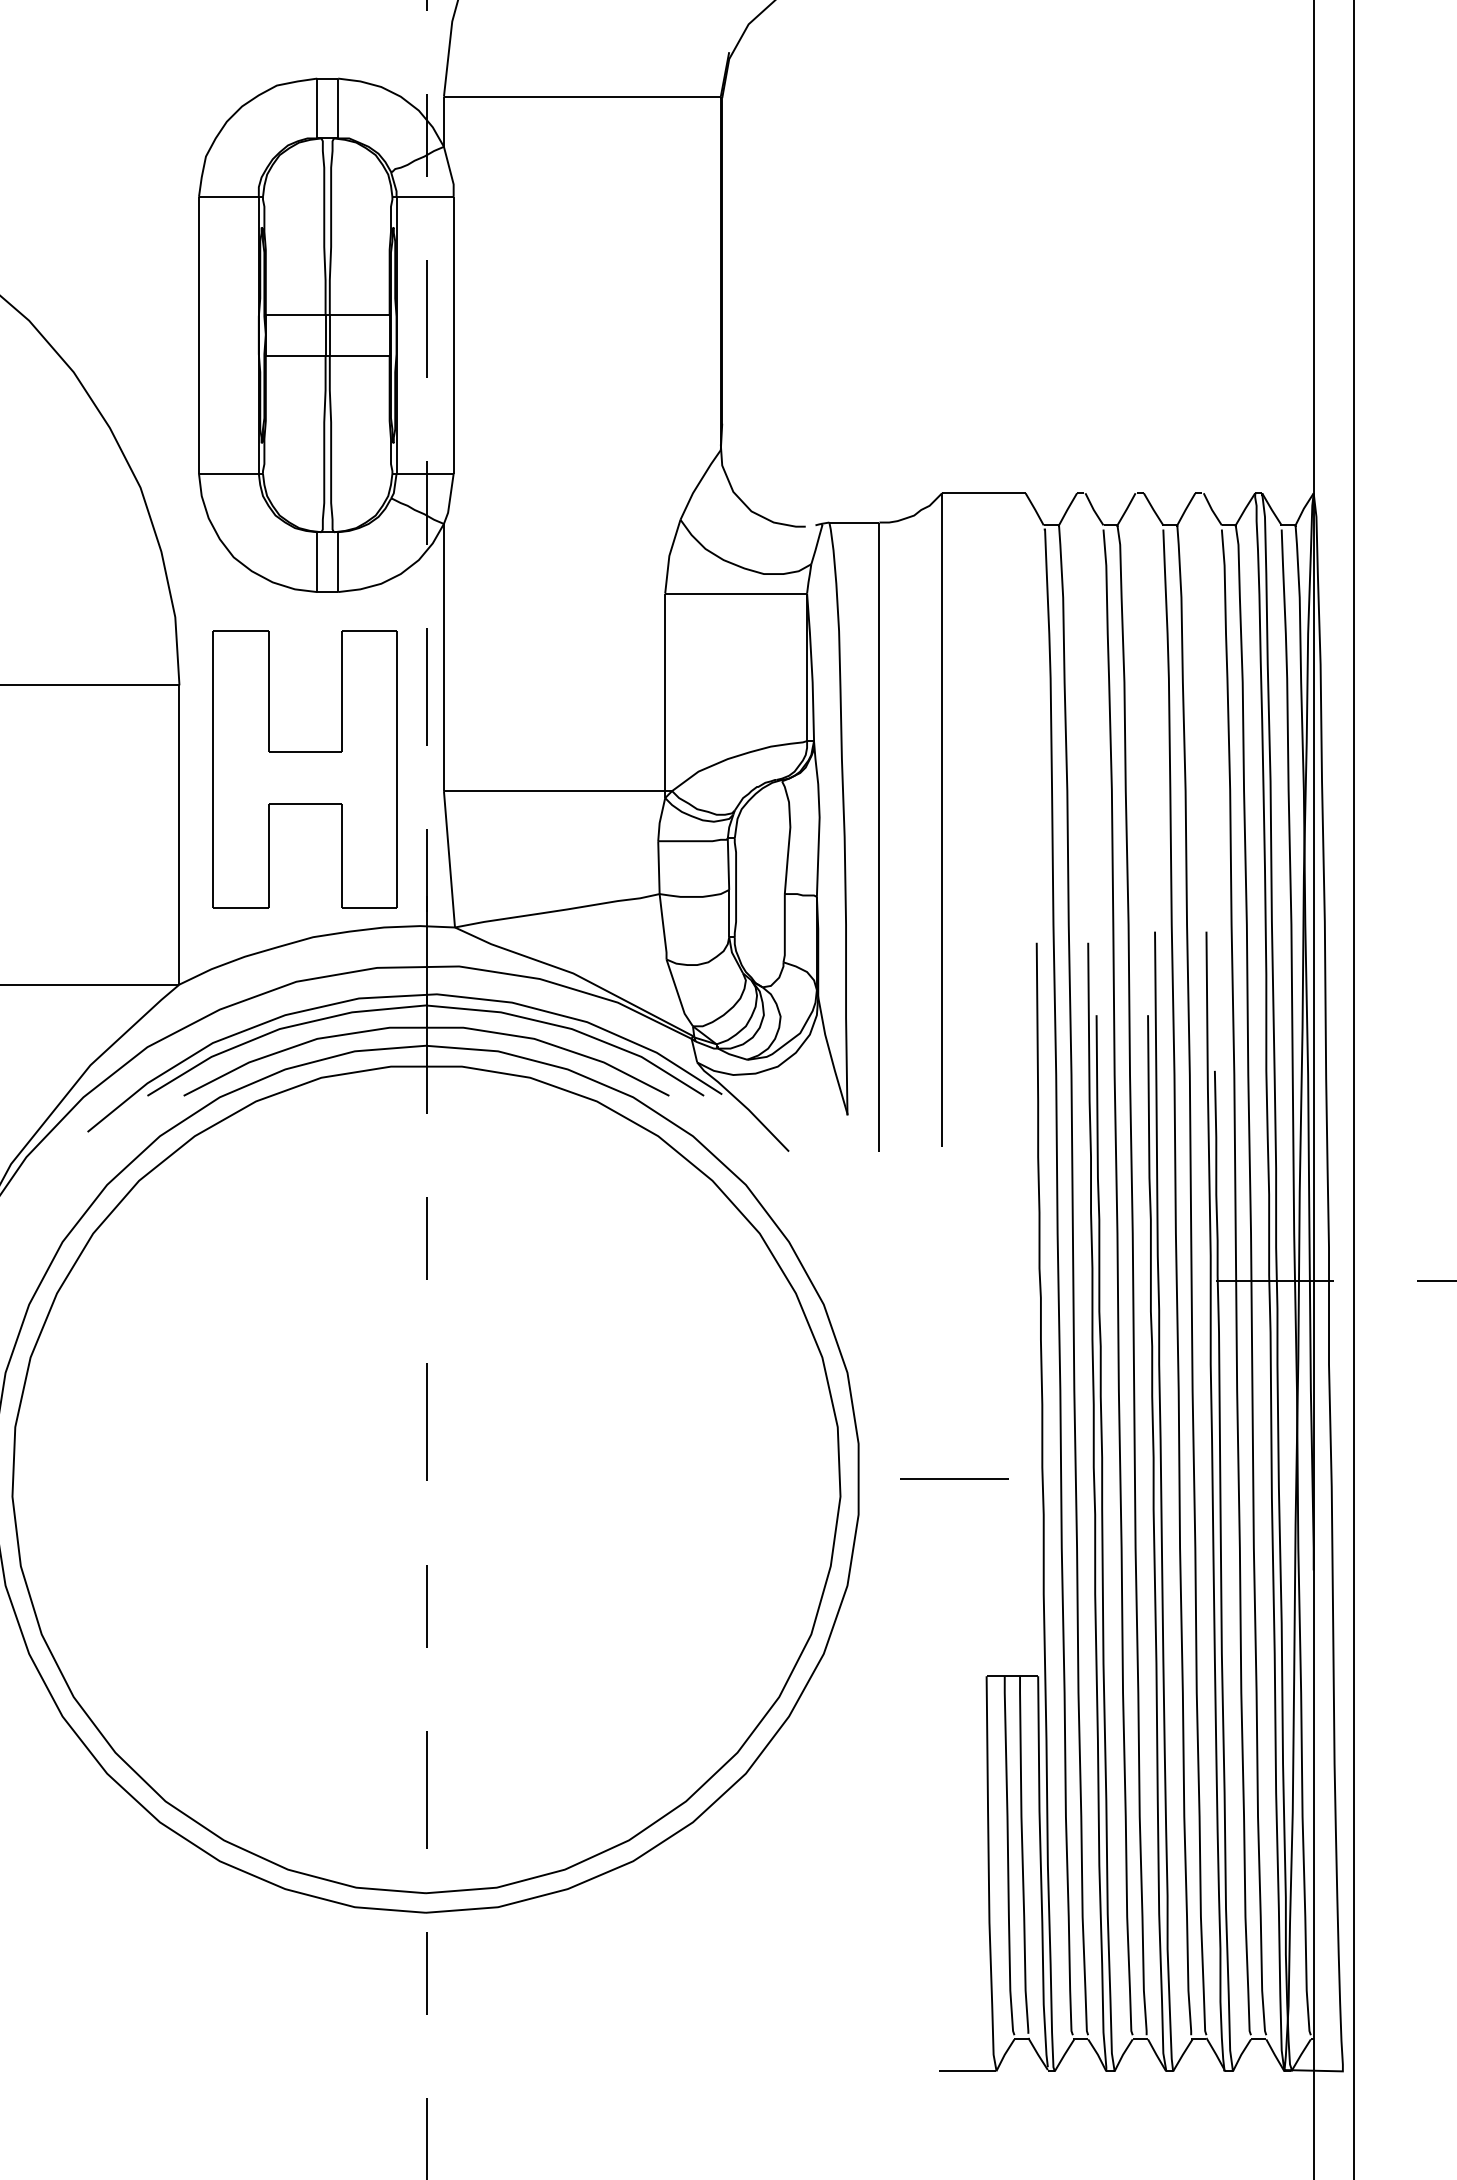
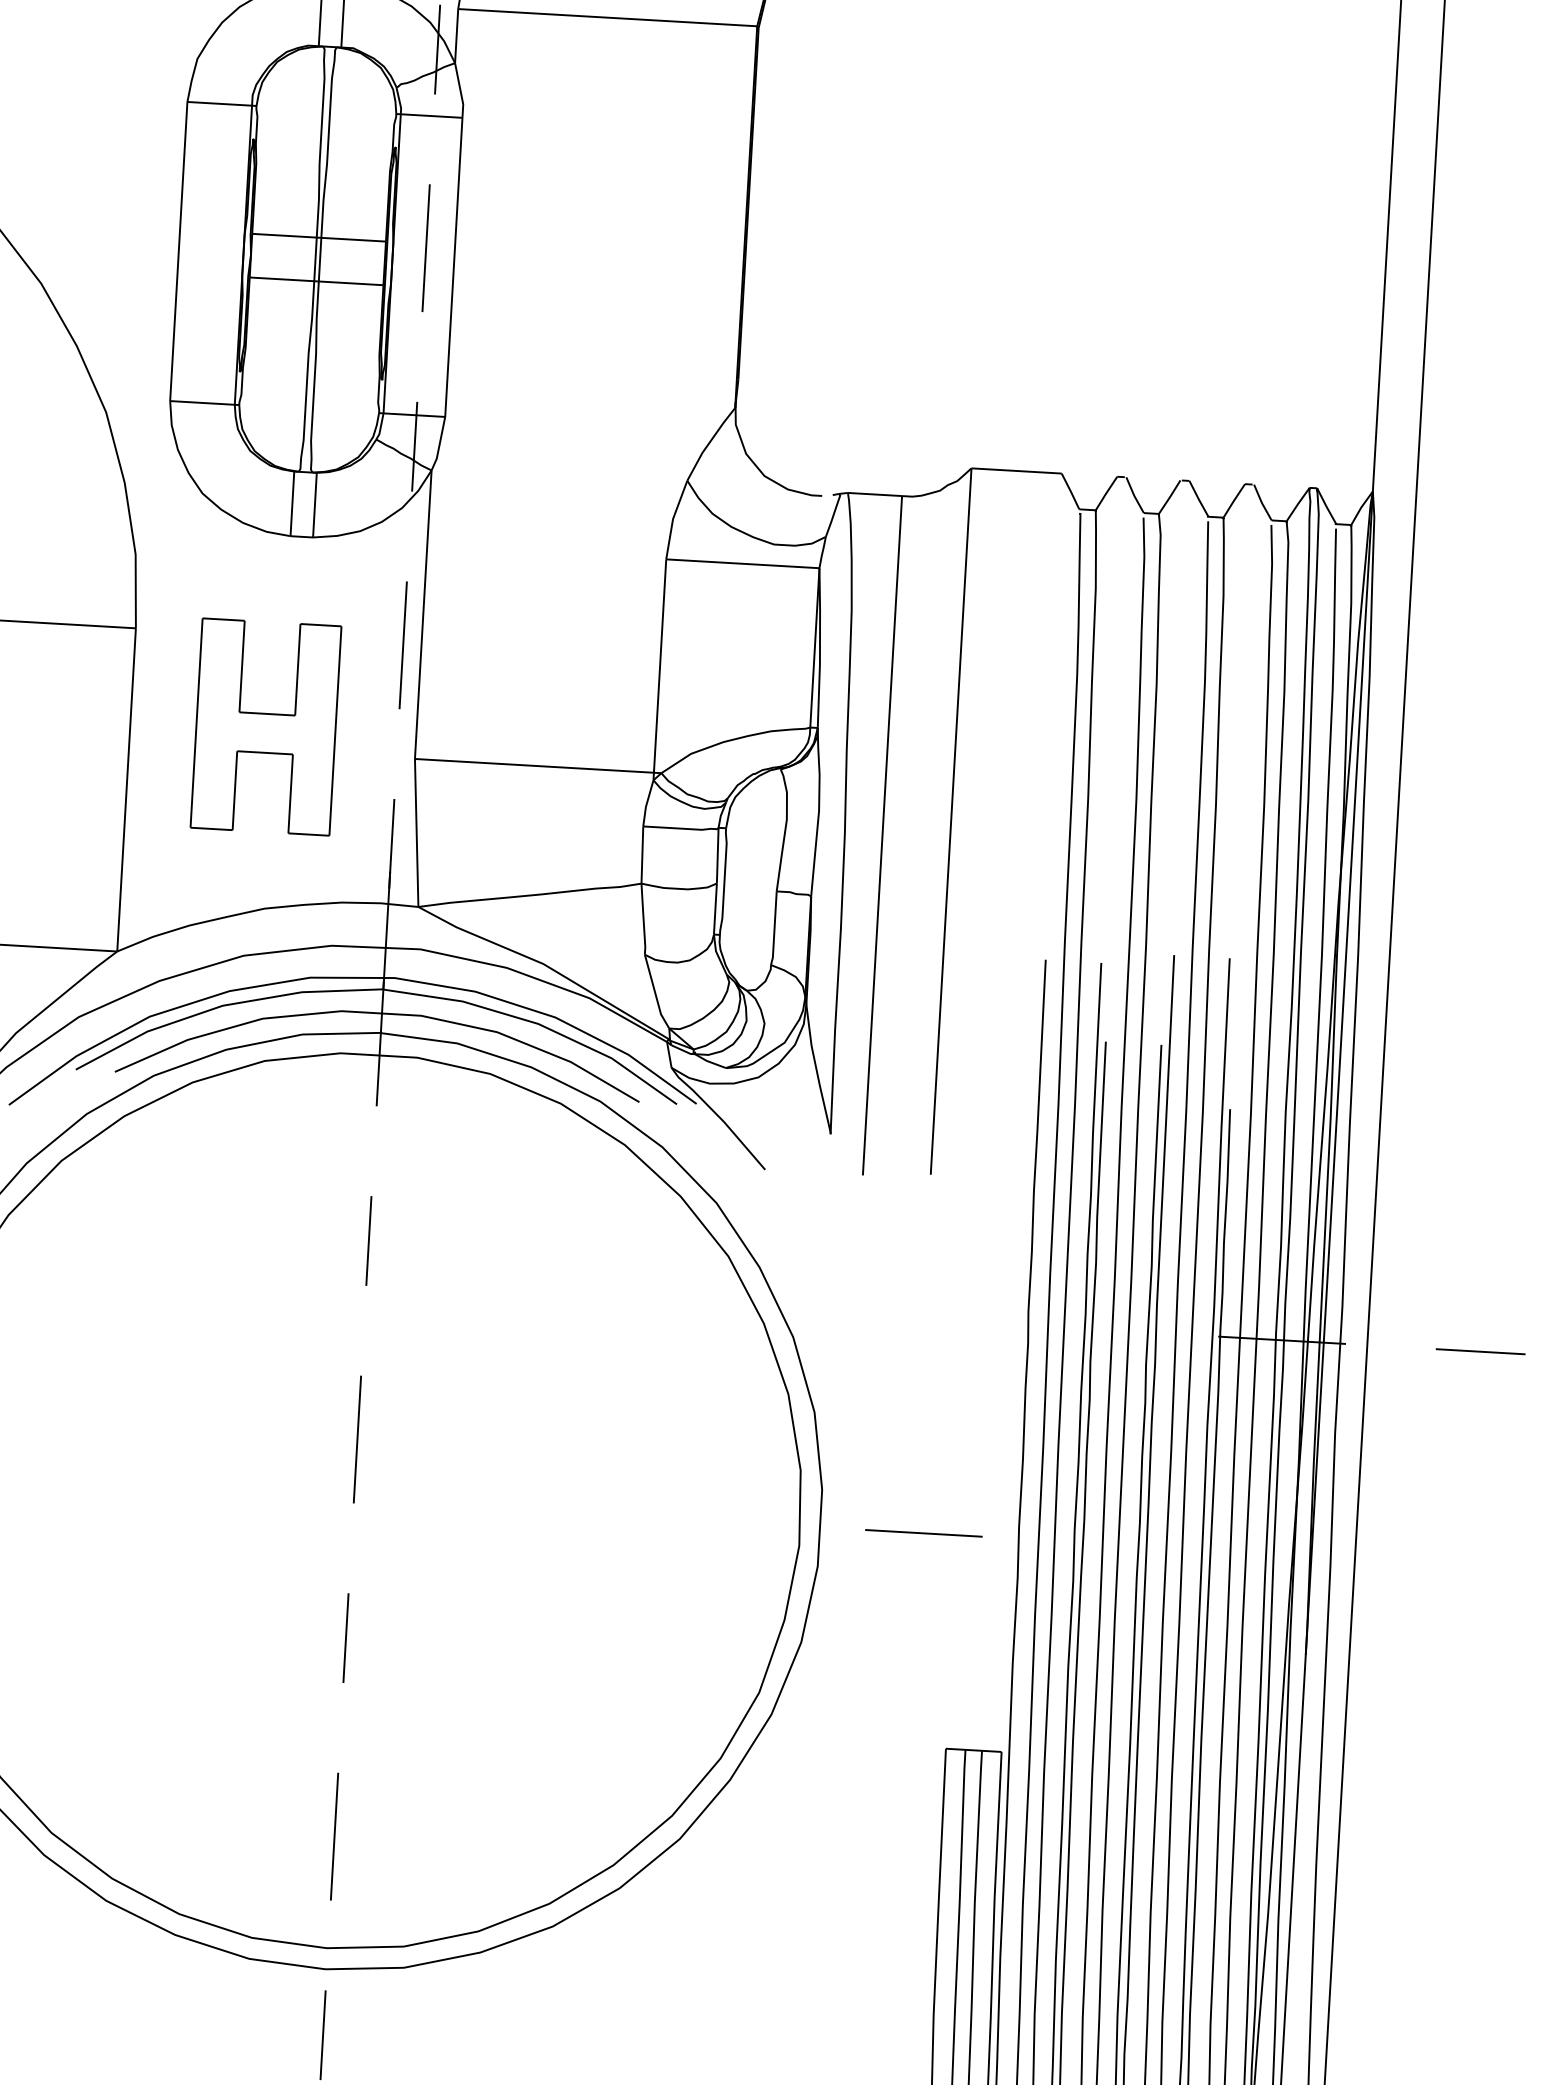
part: (304, 769) -> (265, 726), size x0.7

